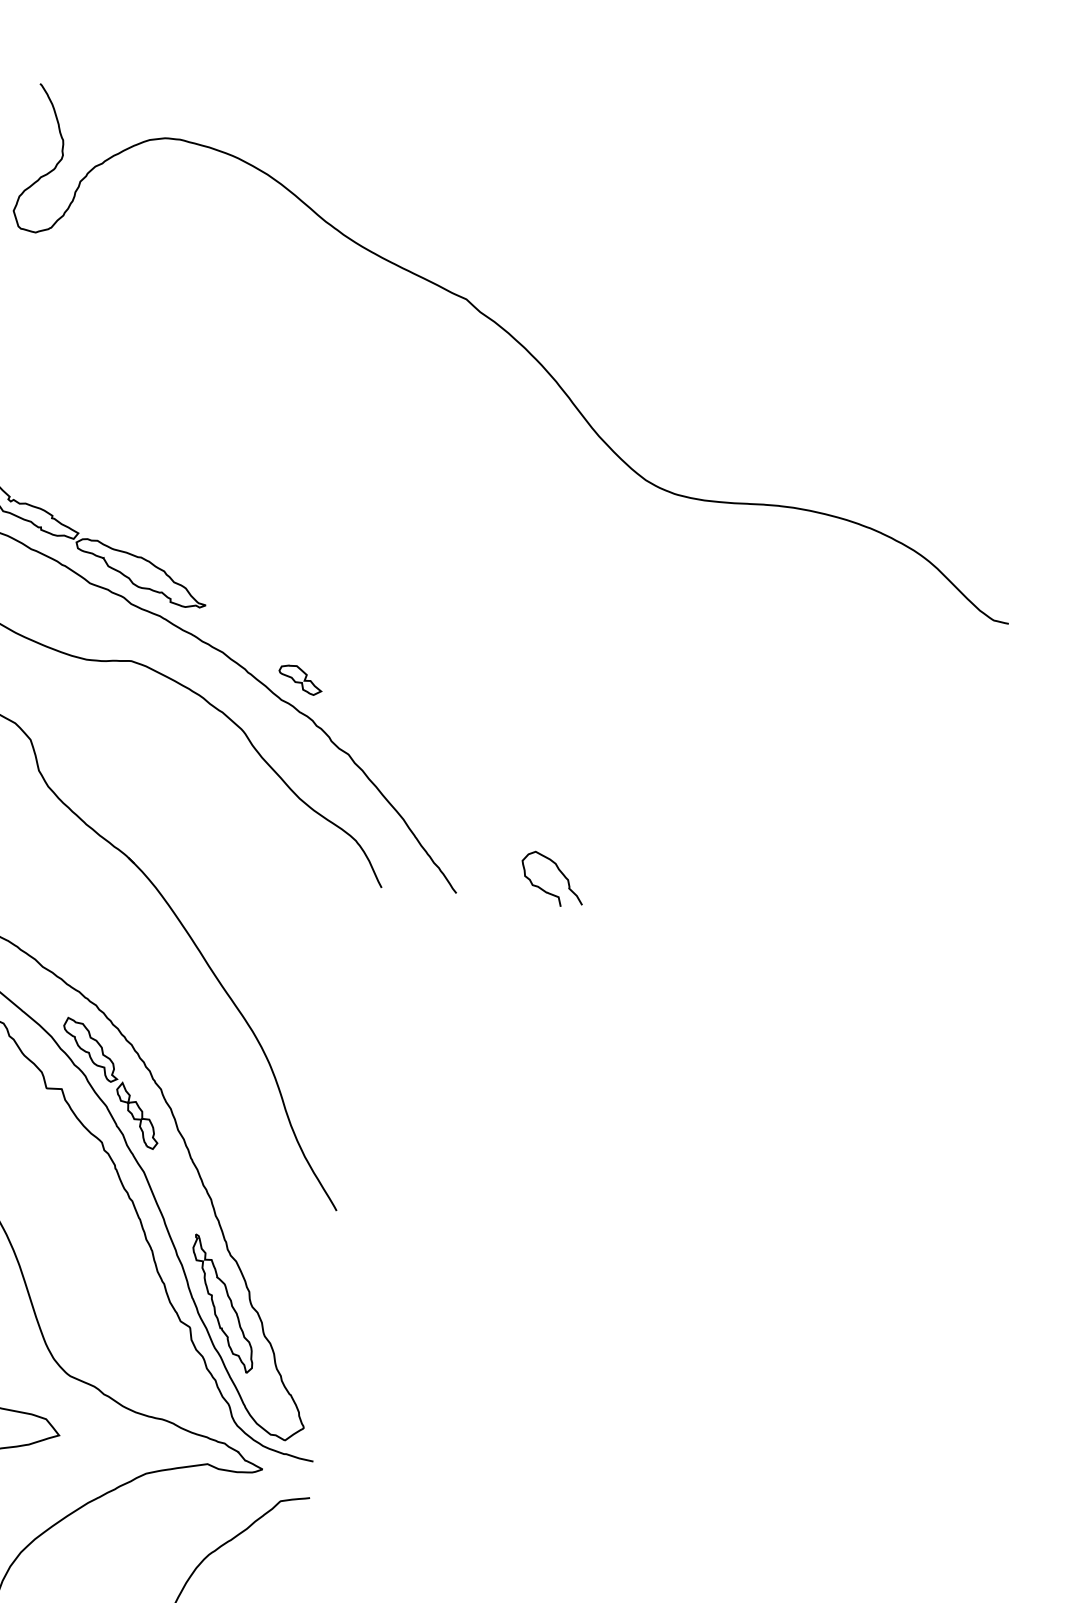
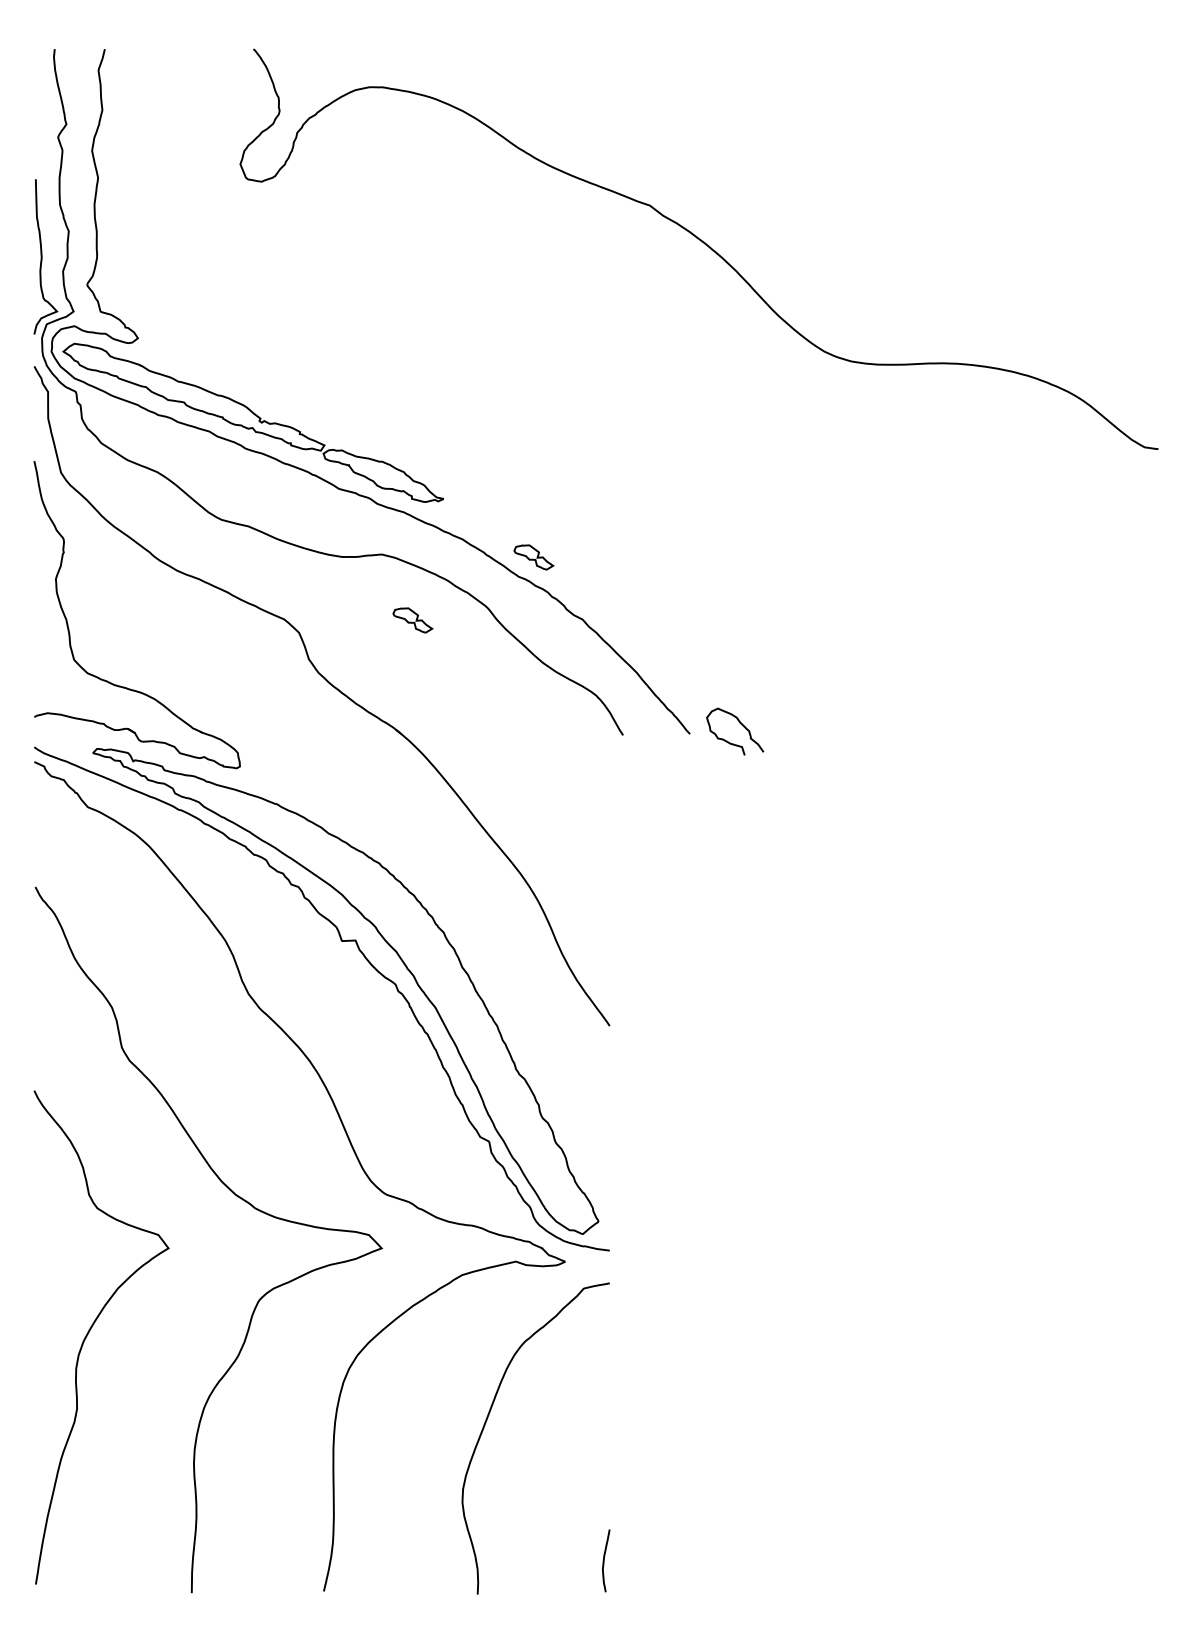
part: (158, 737) -> (412, 620), added
curve: (560, 873) -> (741, 725), moved
part: (110, 1083) -> (398, 931), removed
part: (223, 1303) -> (516, 1117), removed

